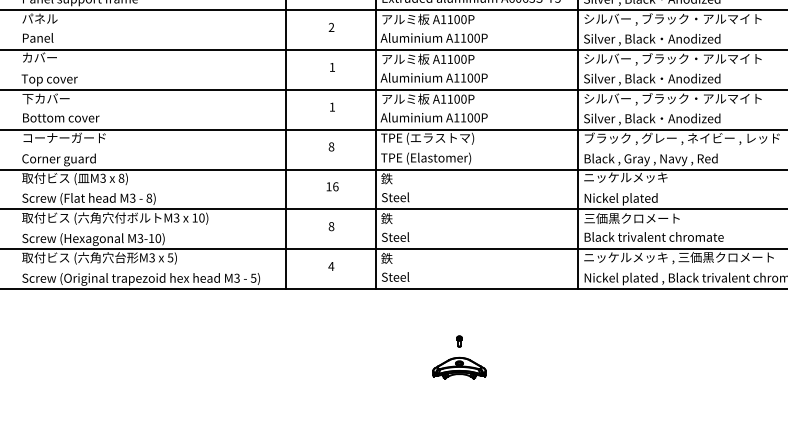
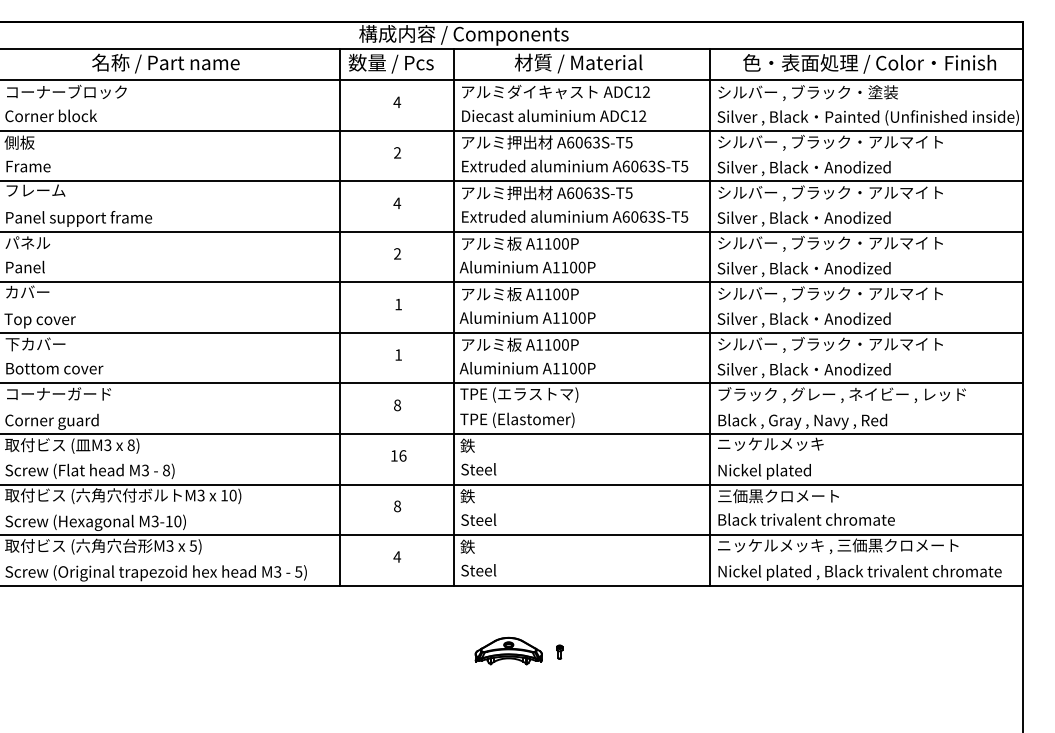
part: (459, 367) -> (508, 650), moved

